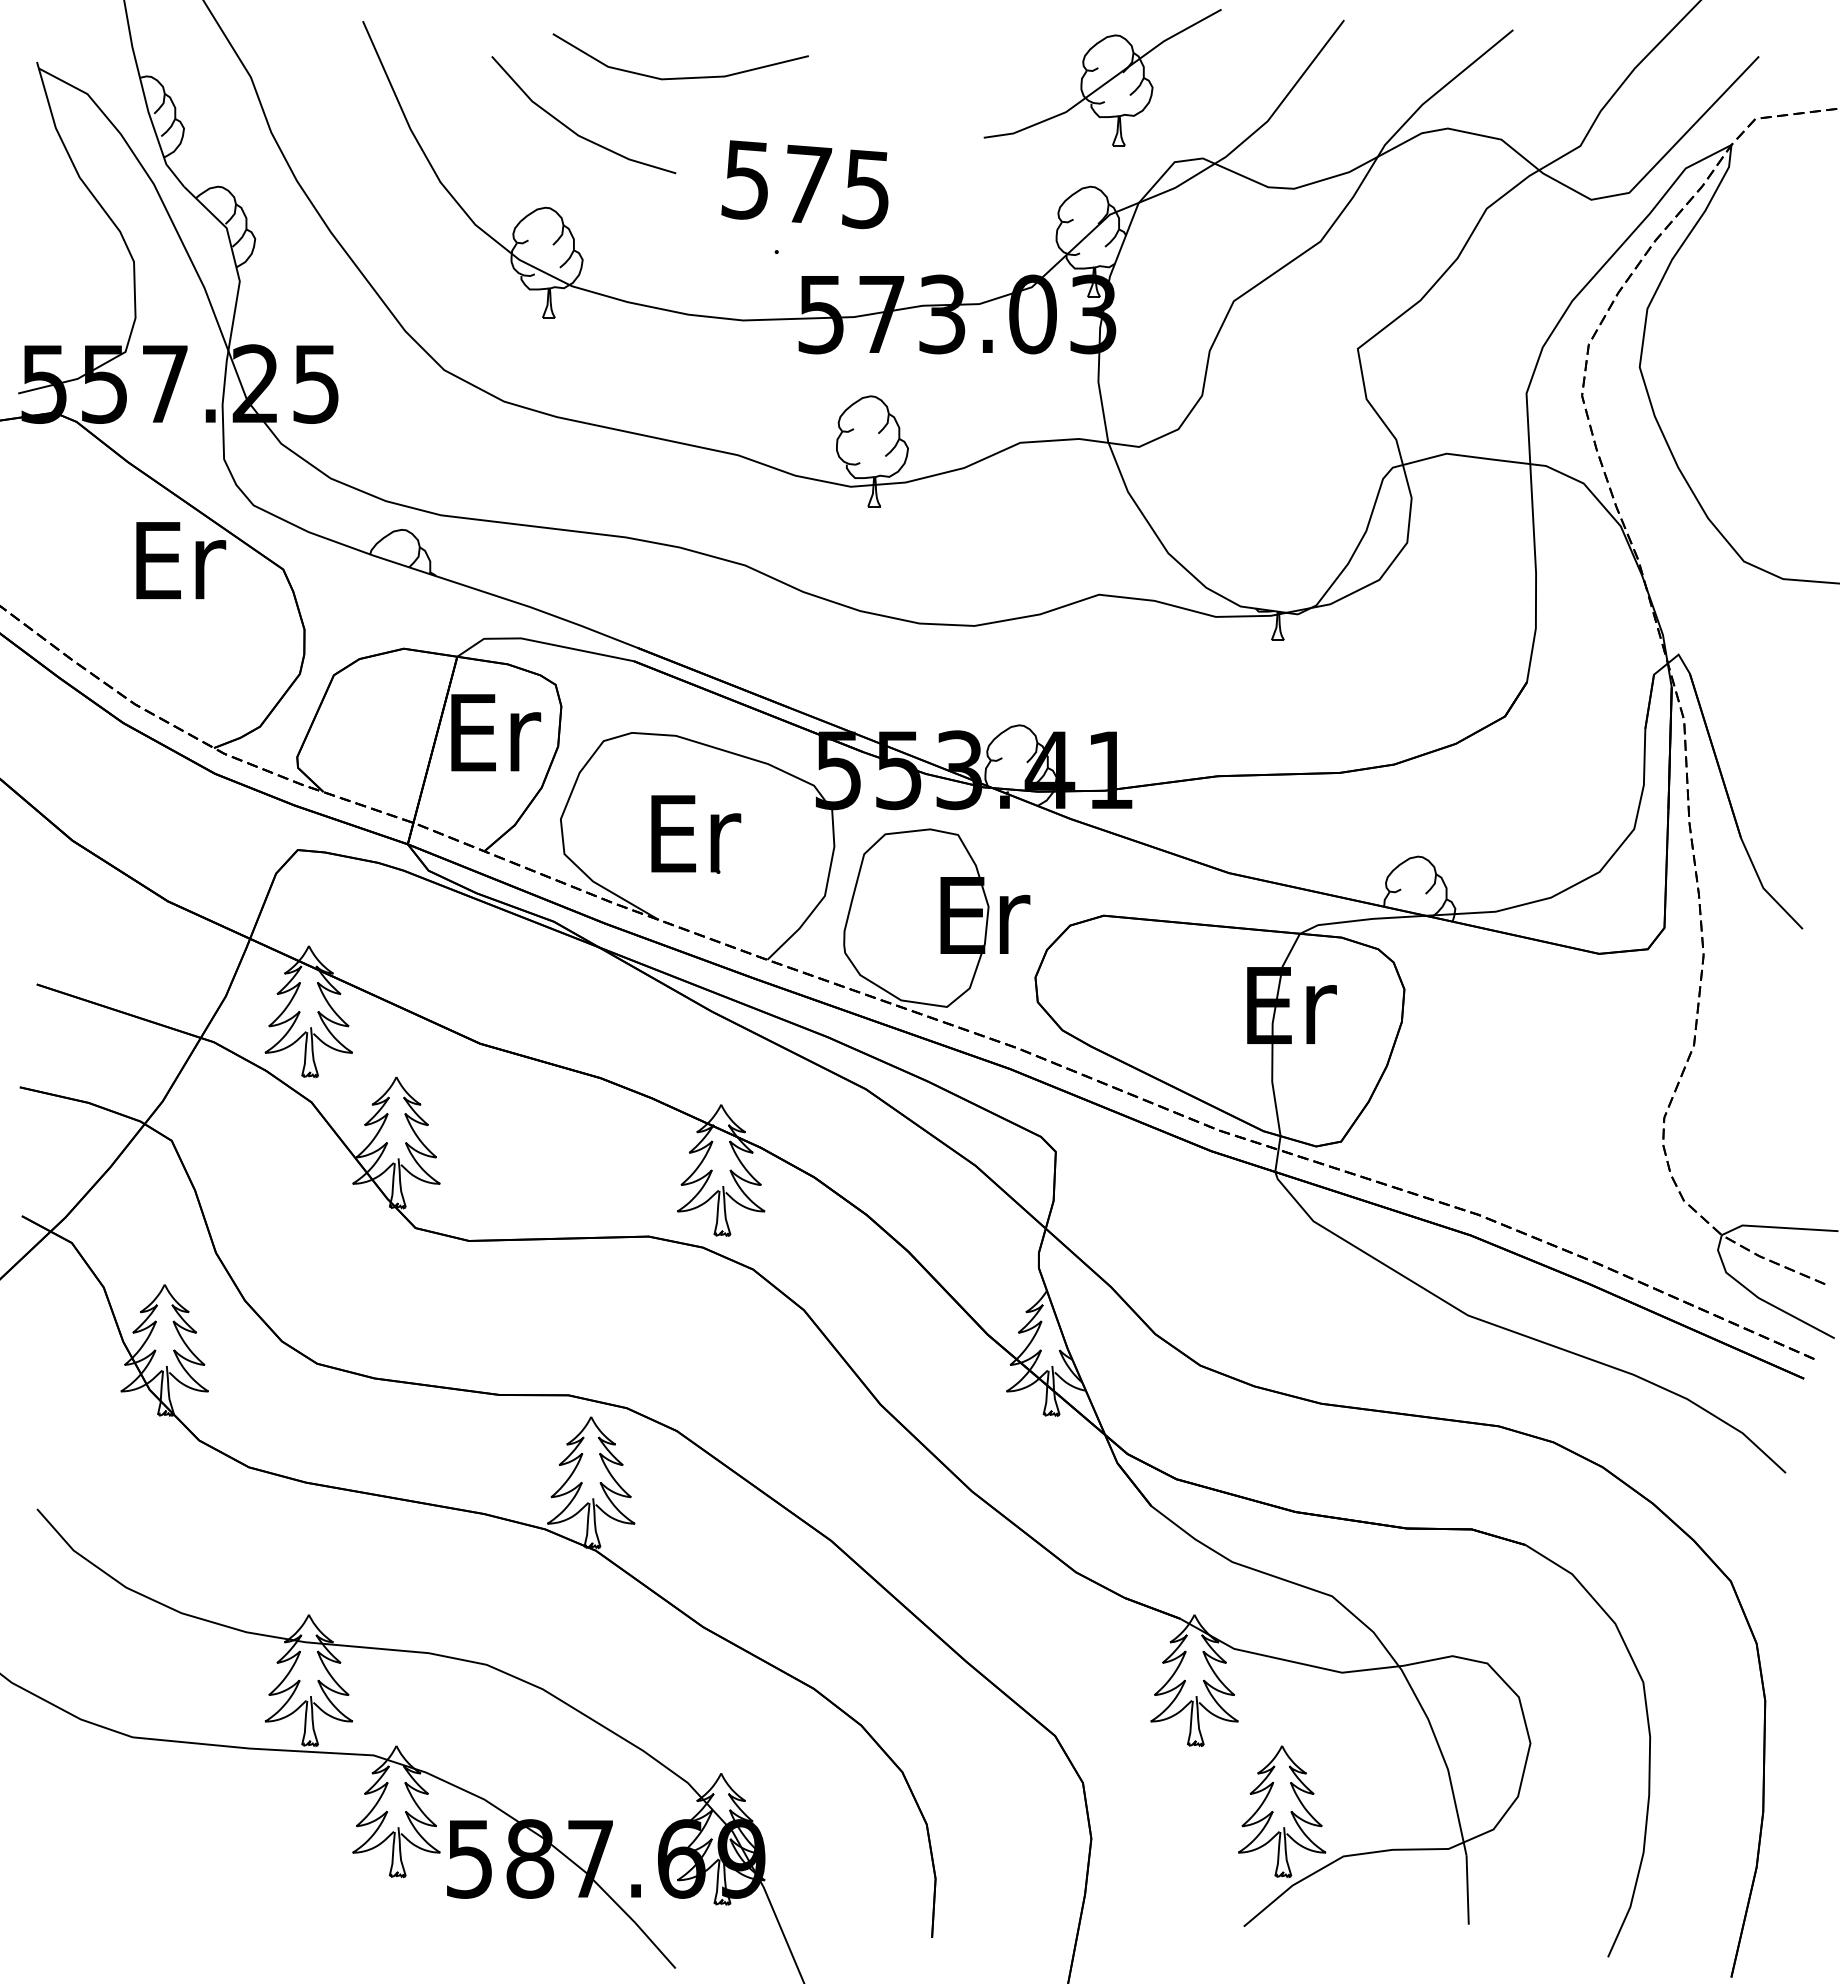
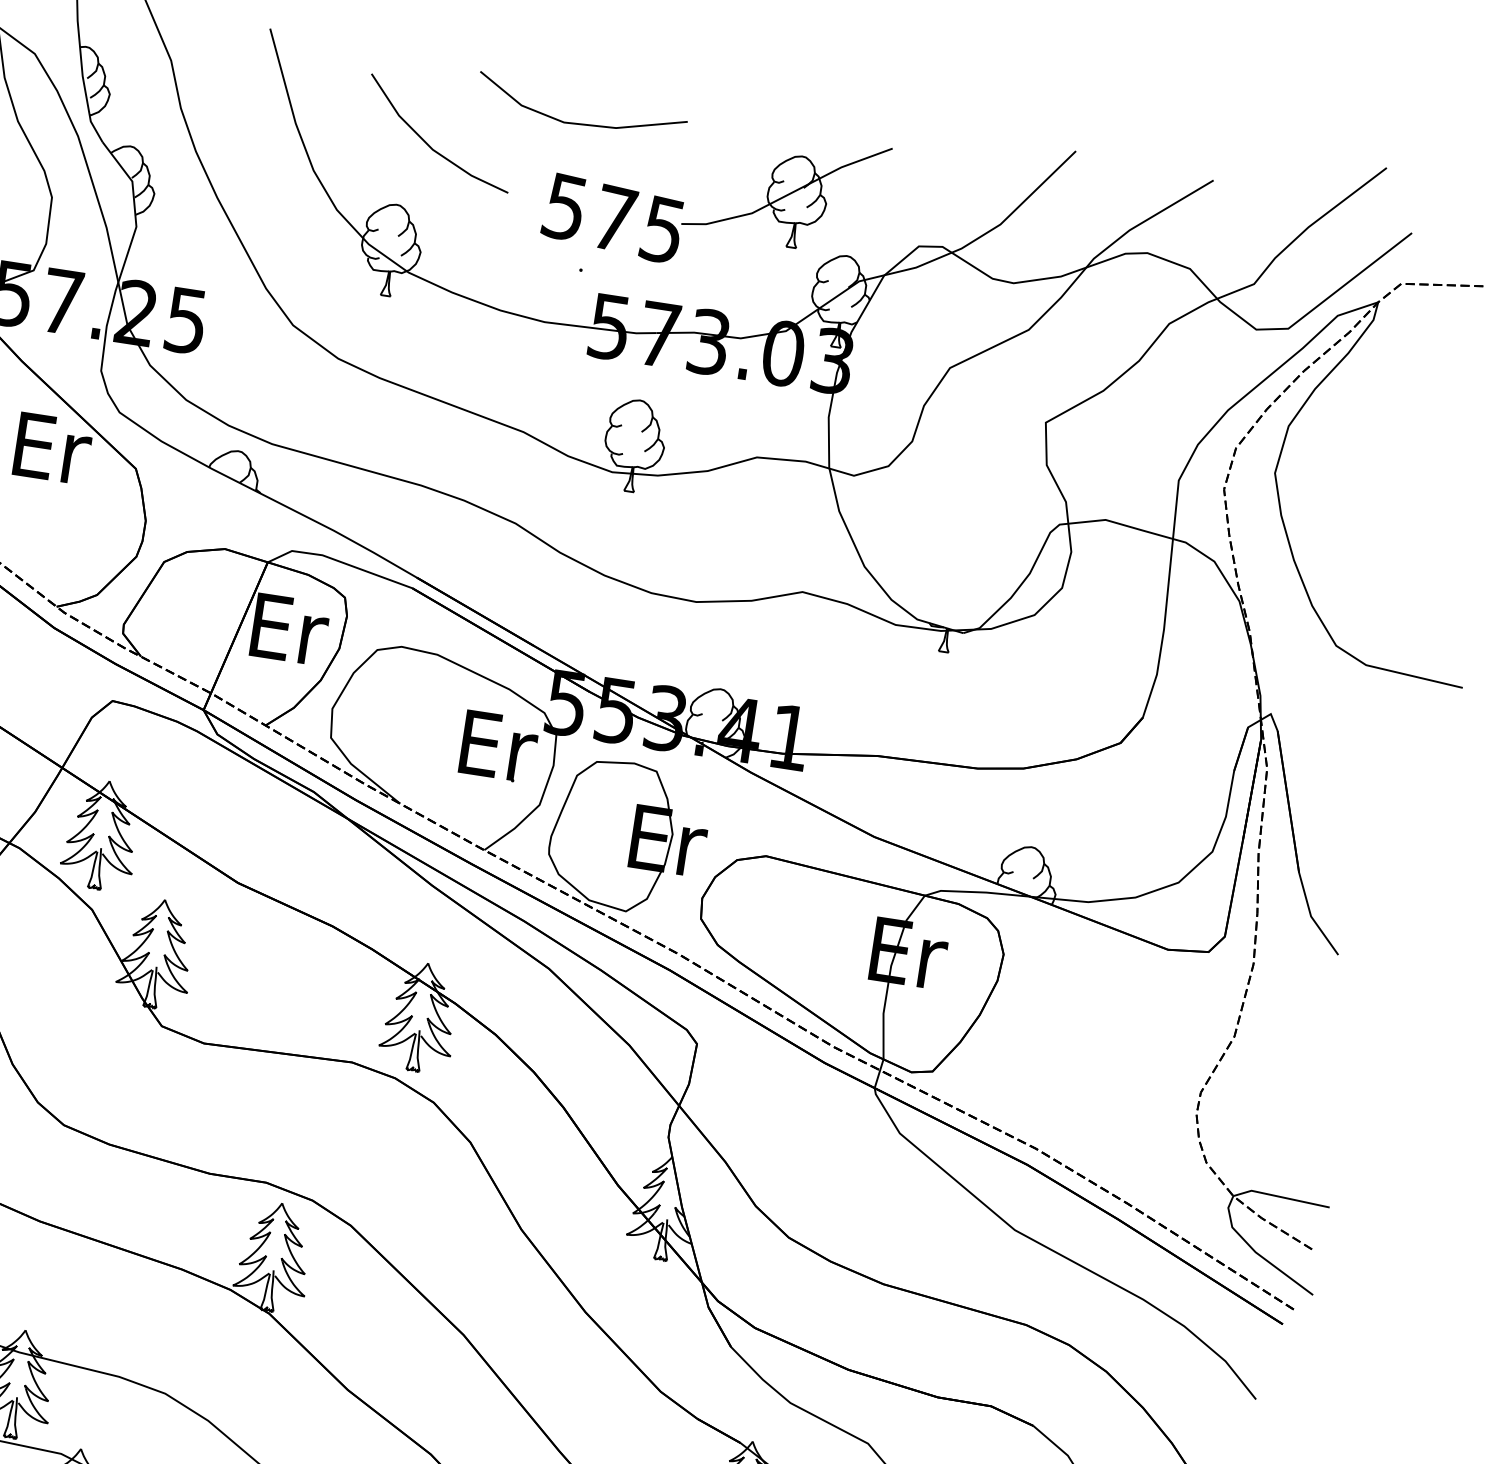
line: (680, 77) -> (579, 123), moved
part: (1102, 77) -> (786, 189), moved
text: (696, 834) -> (499, 747), moved

